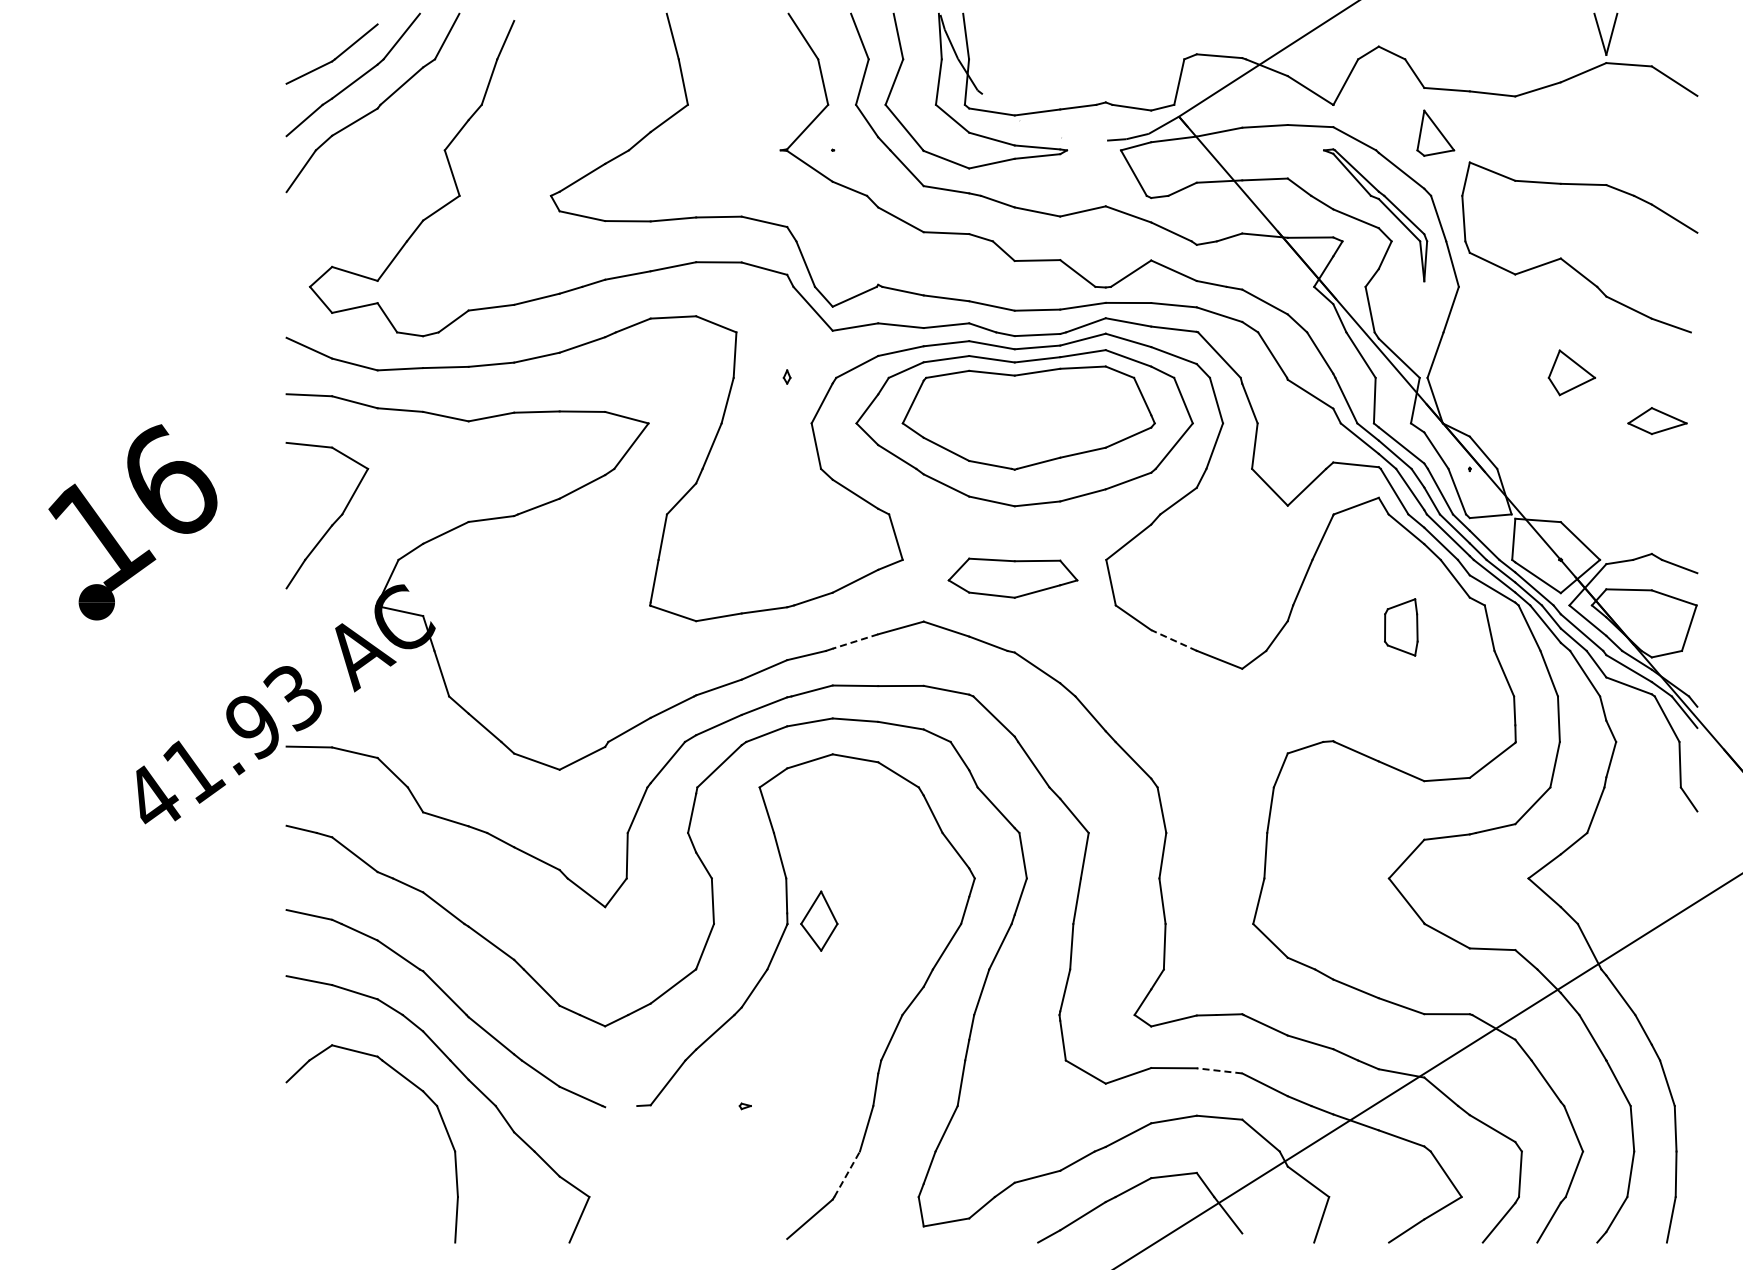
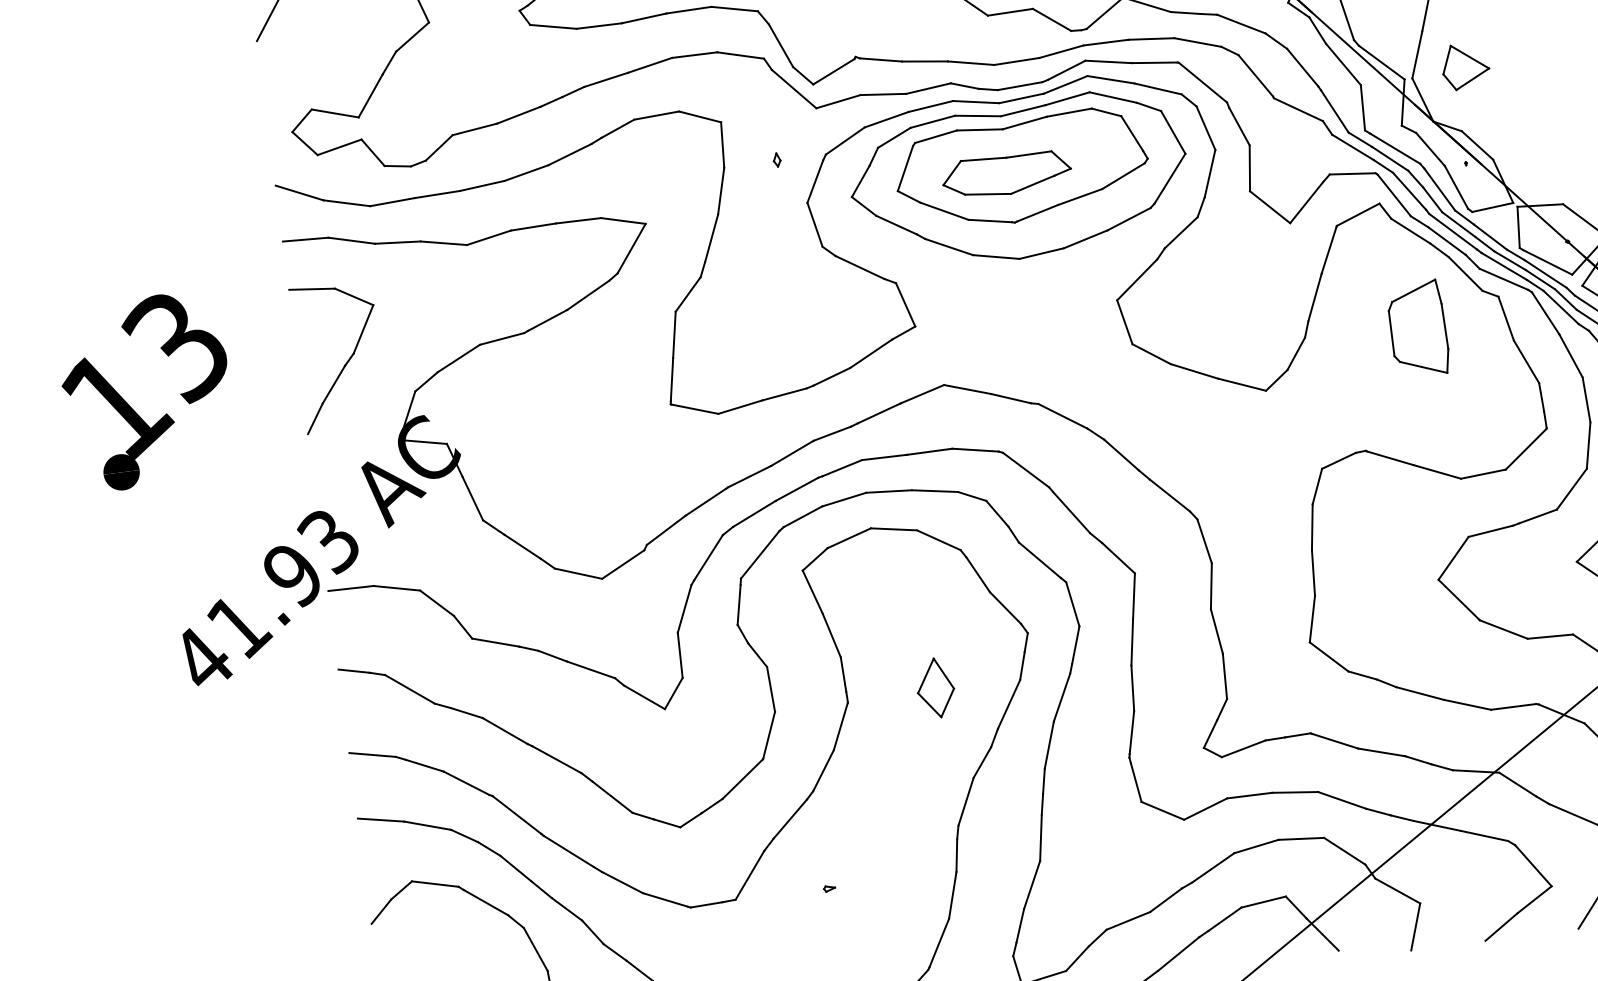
part: (1571, 372) -> (1465, 66), moved
text: (166, 483) -> (175, 345), 16 -> 13
part: (1012, 577) -> (1006, 174), moved
part: (1401, 627) -> (1418, 329), size x1.67
line: (1173, 640) -> (1194, 371), dashed -> solid
line: (855, 641) -> (878, 413), dashed -> solid
part: (819, 920) -> (935, 687), moved
line: (1219, 1070) -> (1295, 792), dashed -> solid
line: (621, 1106) -> (706, 904), added
line: (847, 1173) -> (939, 942), dashed -> solid

